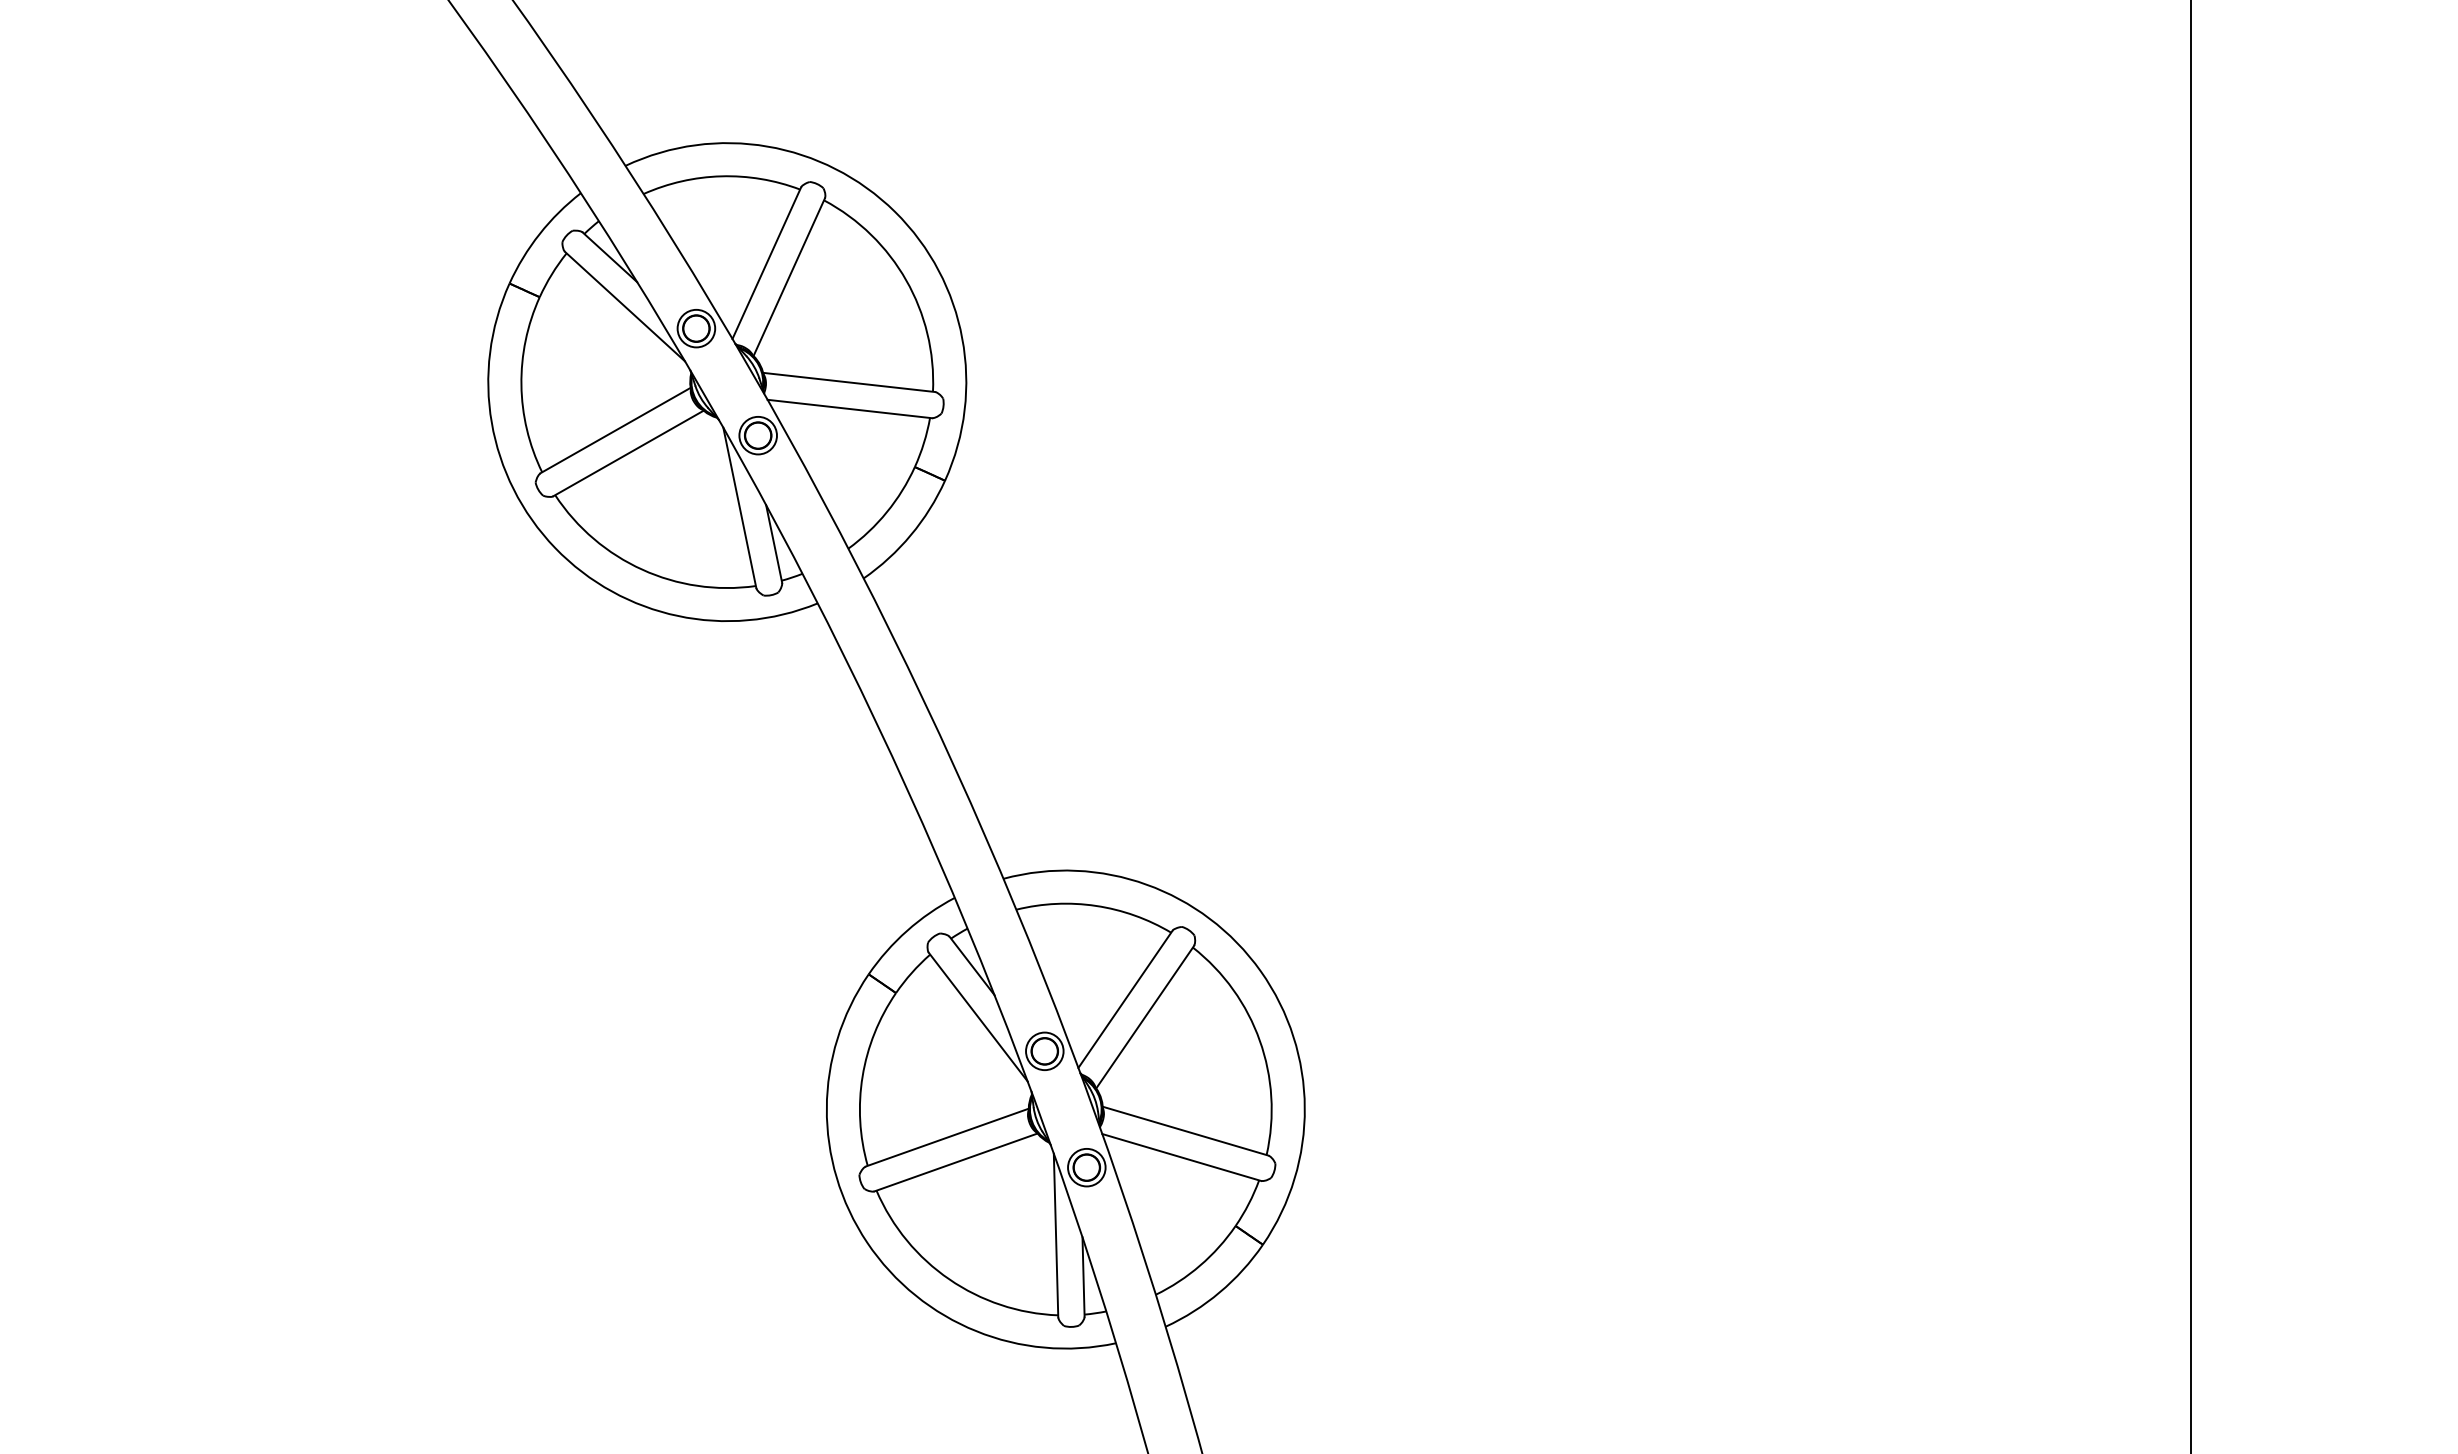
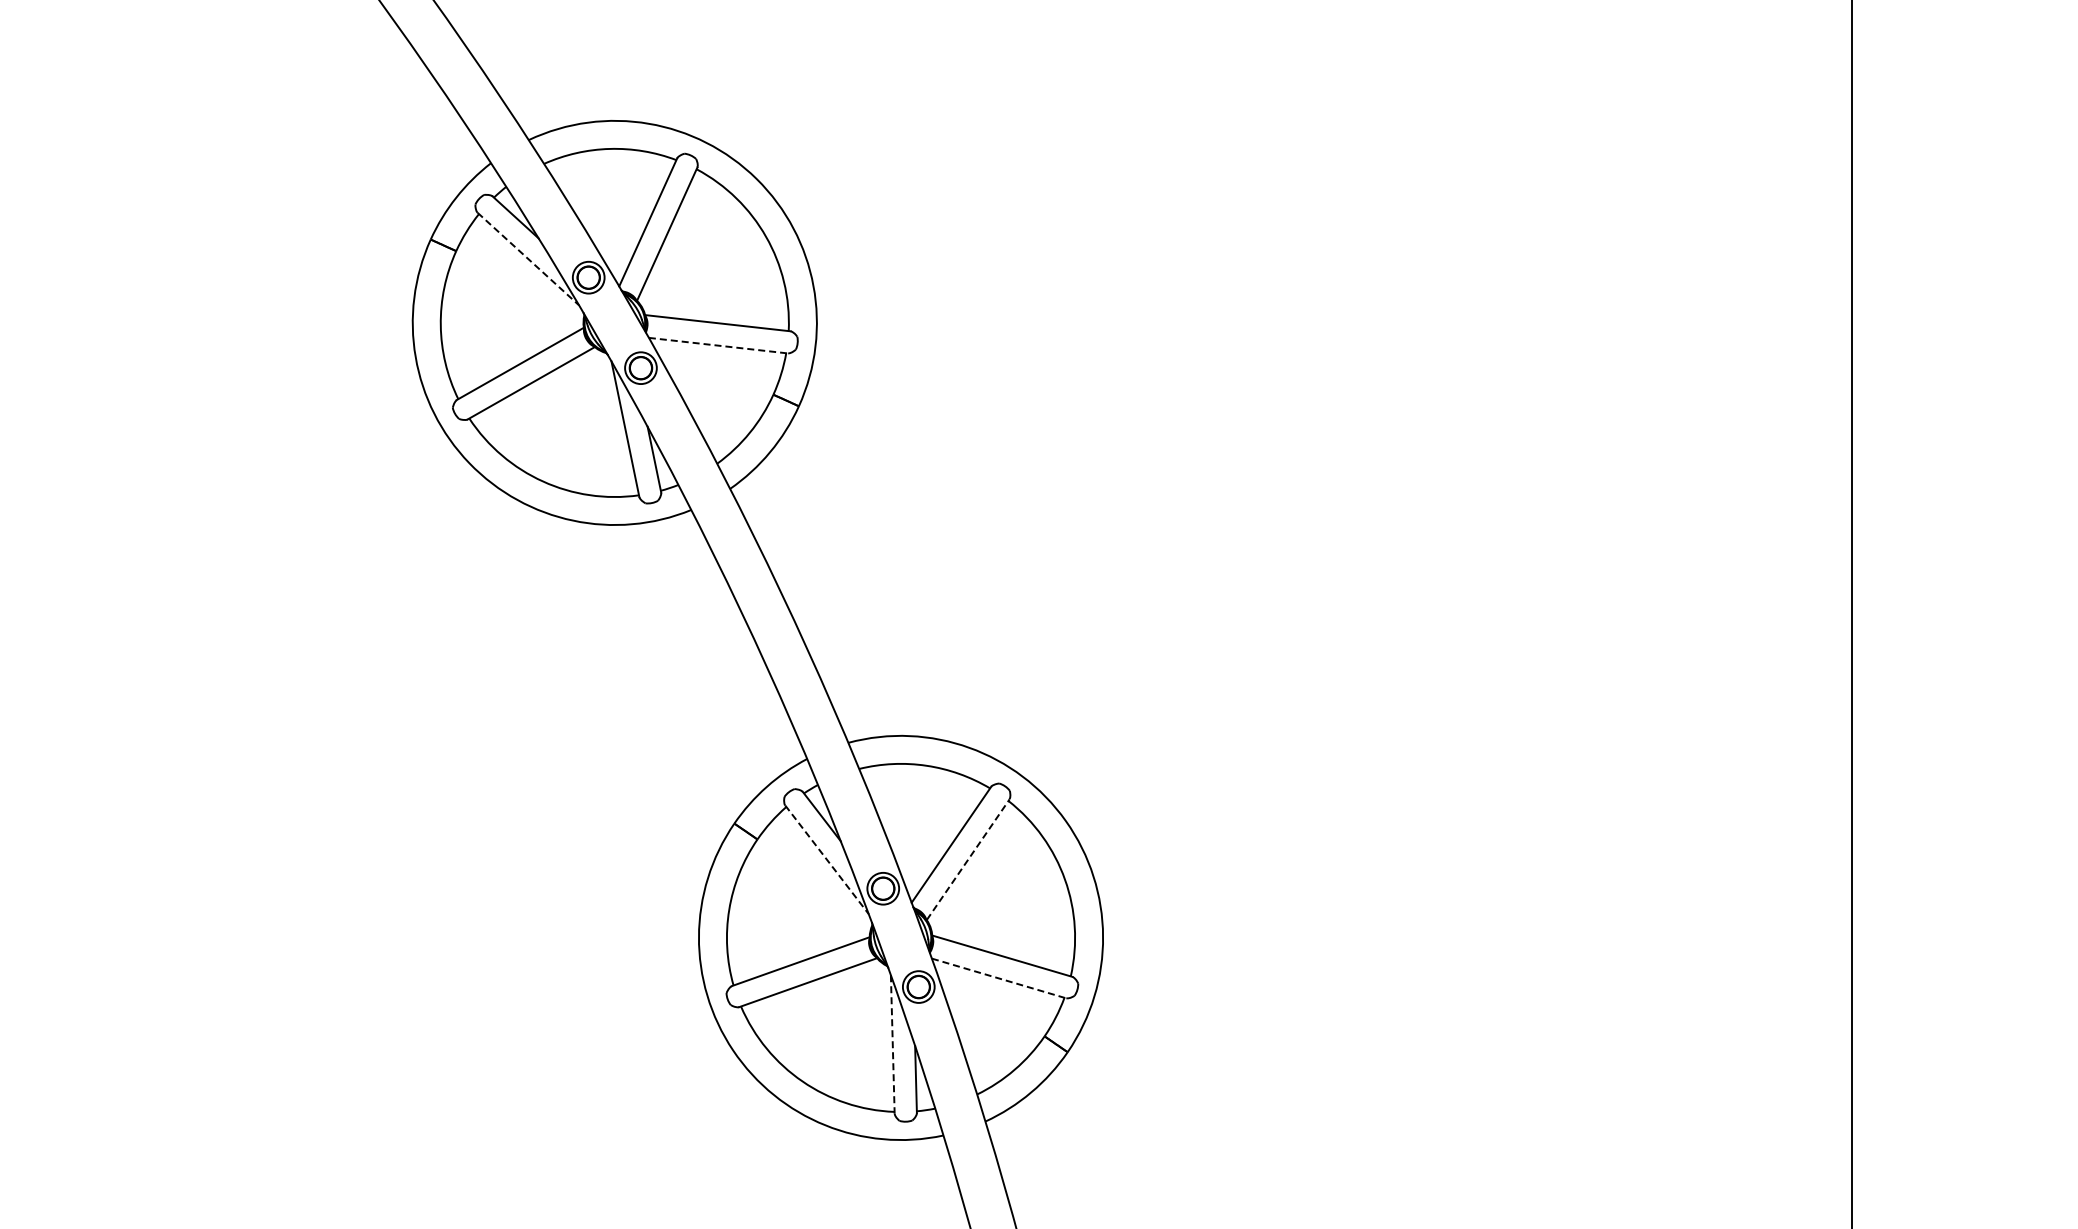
line: (625, 307) -> (528, 259), solid -> dashed
line: (851, 408) -> (719, 345), solid -> dashed
line: (978, 1016) -> (827, 859), solid -> dashed
line: (1145, 1016) -> (968, 859), solid -> dashed
line: (1182, 1157) -> (999, 978), solid -> dashed
line: (1055, 1235) -> (892, 1044), solid -> dashed

